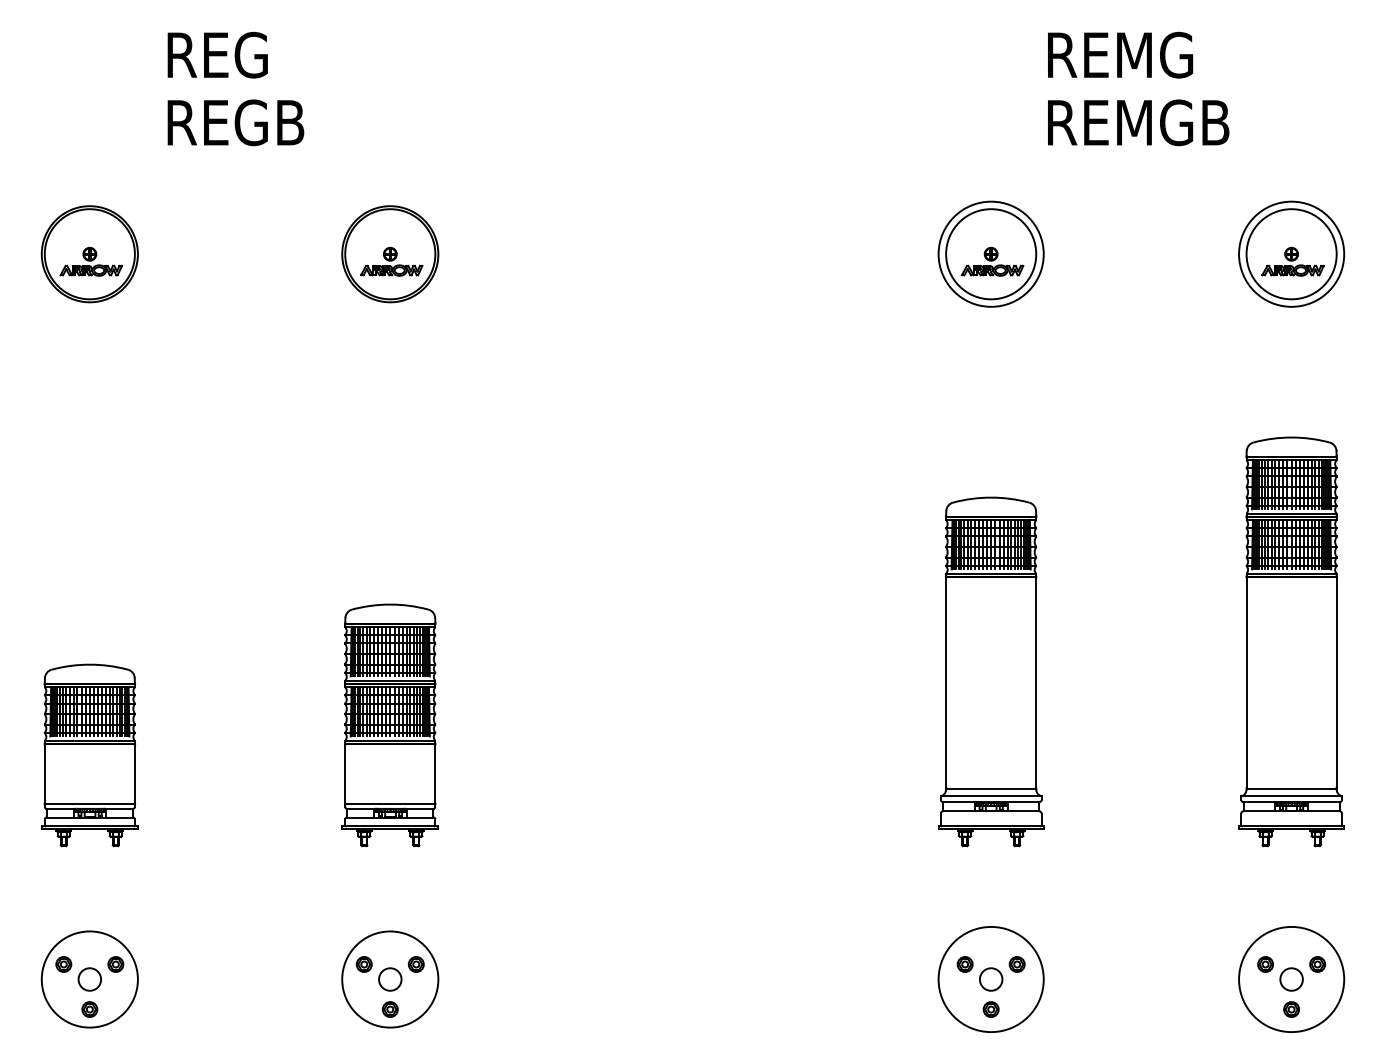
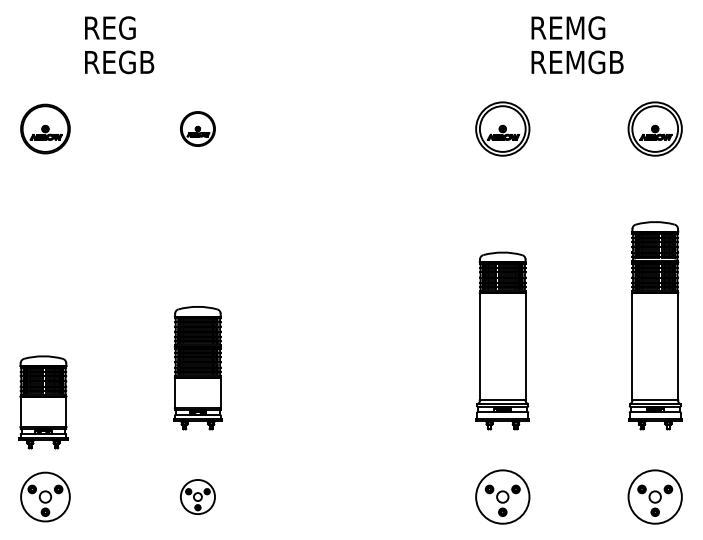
part: (389, 253) -> (197, 128), size x0.7
part: (89, 755) -> (43, 402), moved
part: (389, 978) -> (197, 496), size x0.7

